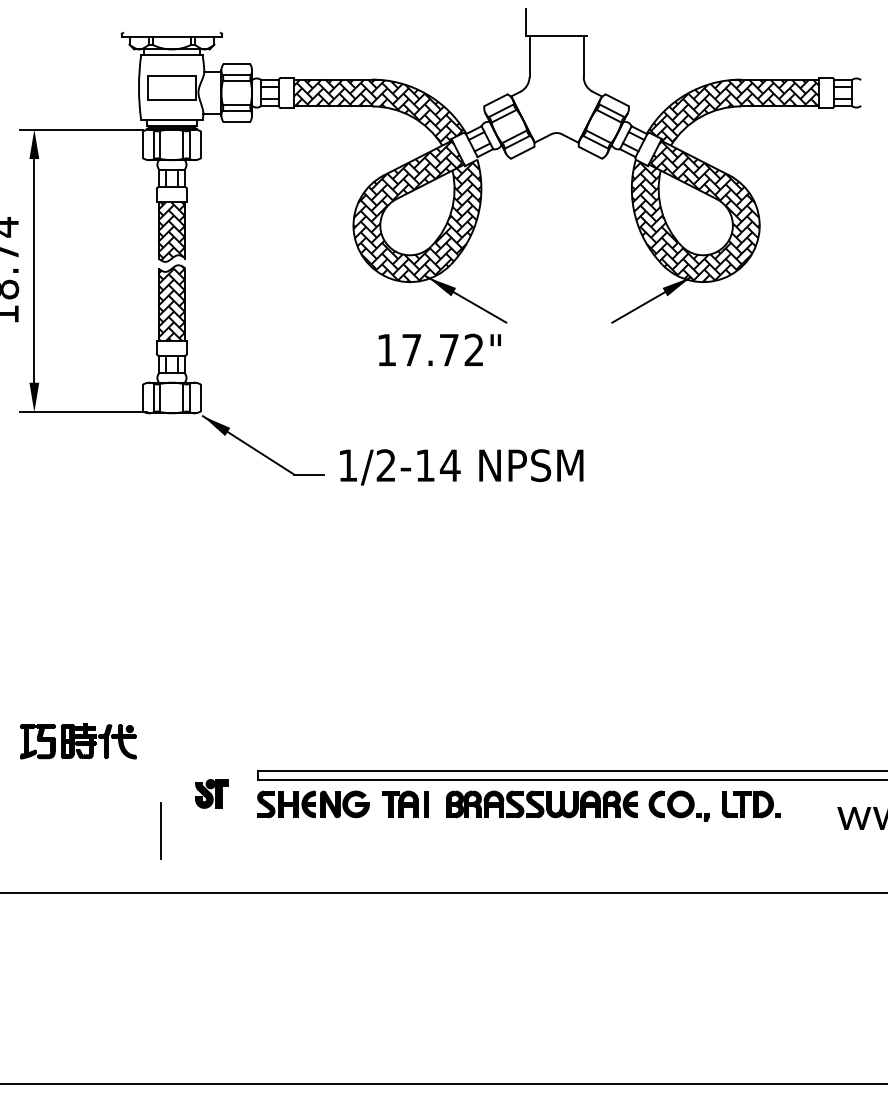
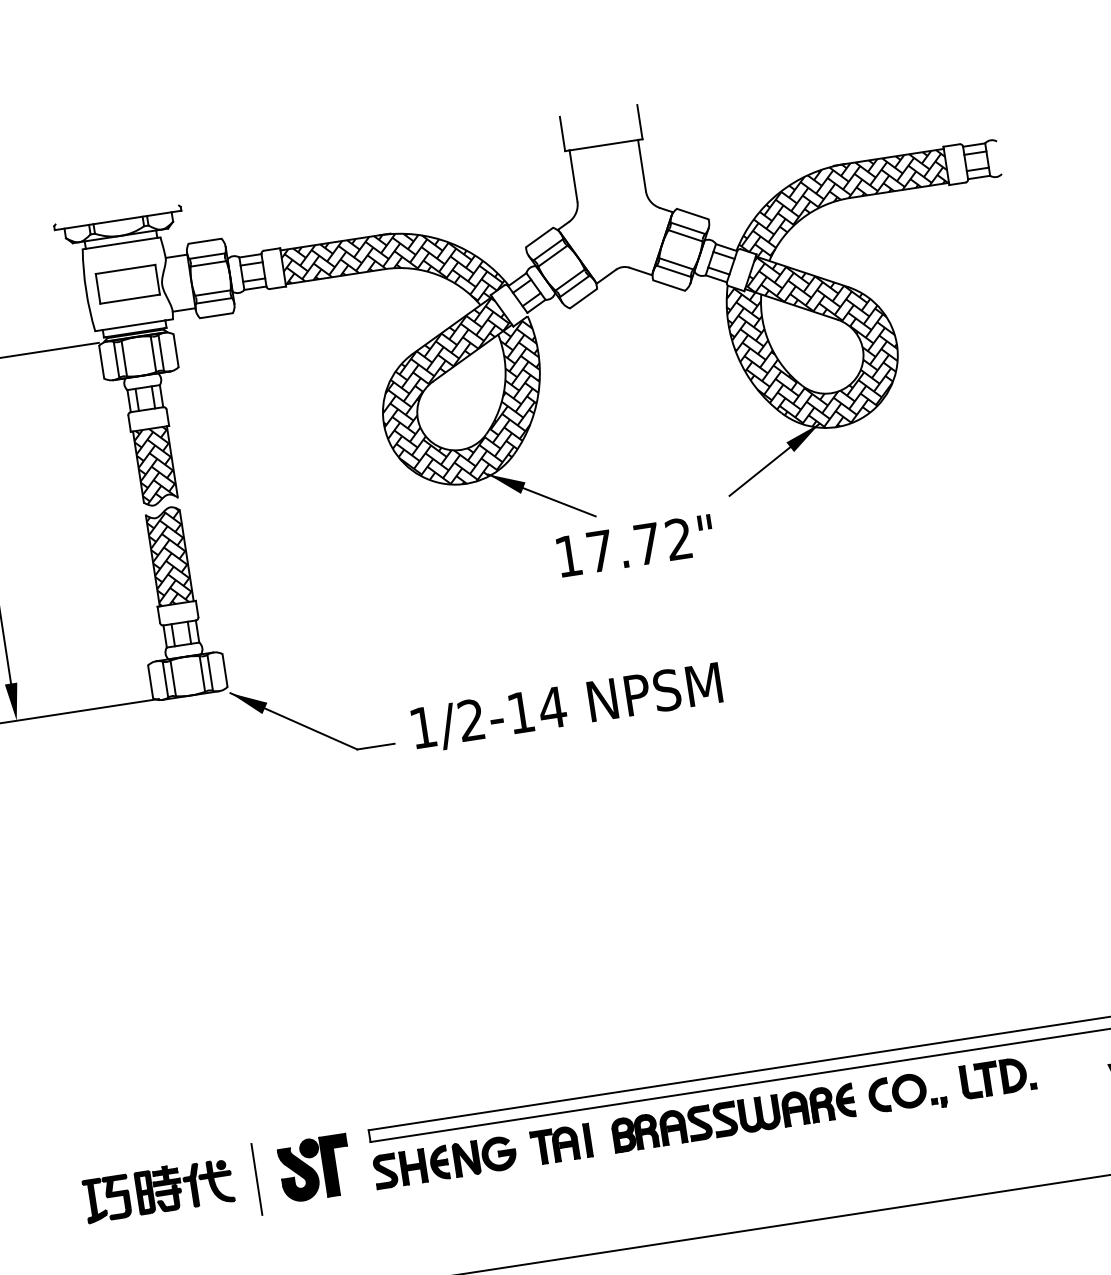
line: (587, 22) -> (640, 121), added
text: (439, 349) -> (635, 545), moved
part: (78, 741) -> (158, 1190), moved
part: (211, 793) -> (314, 1168), size x1.67
line: (160, 830) -> (256, 1178), moved

